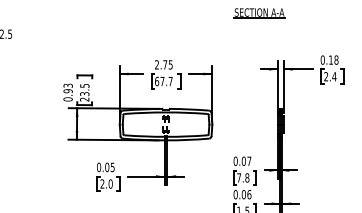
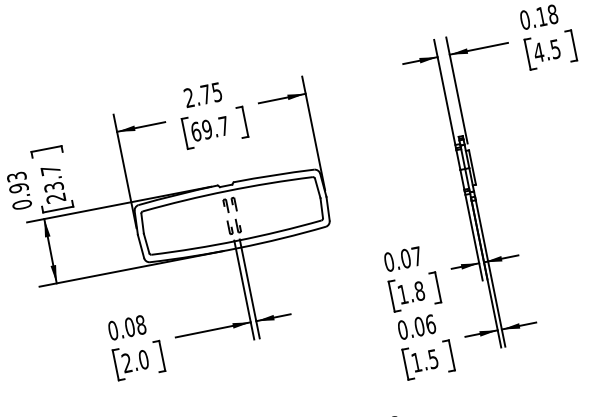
text: (330, 76) -> (547, 50), 2.4 -> 4.5
text: (162, 81) -> (207, 129), 67.7 -> 69.7
text: (84, 85) -> (49, 169), 23.5 -> 23.7
text: (112, 167) -> (140, 325), 0.05 -> 0.08
text: (239, 177) -> (403, 293), 7.8 -> 1.8

